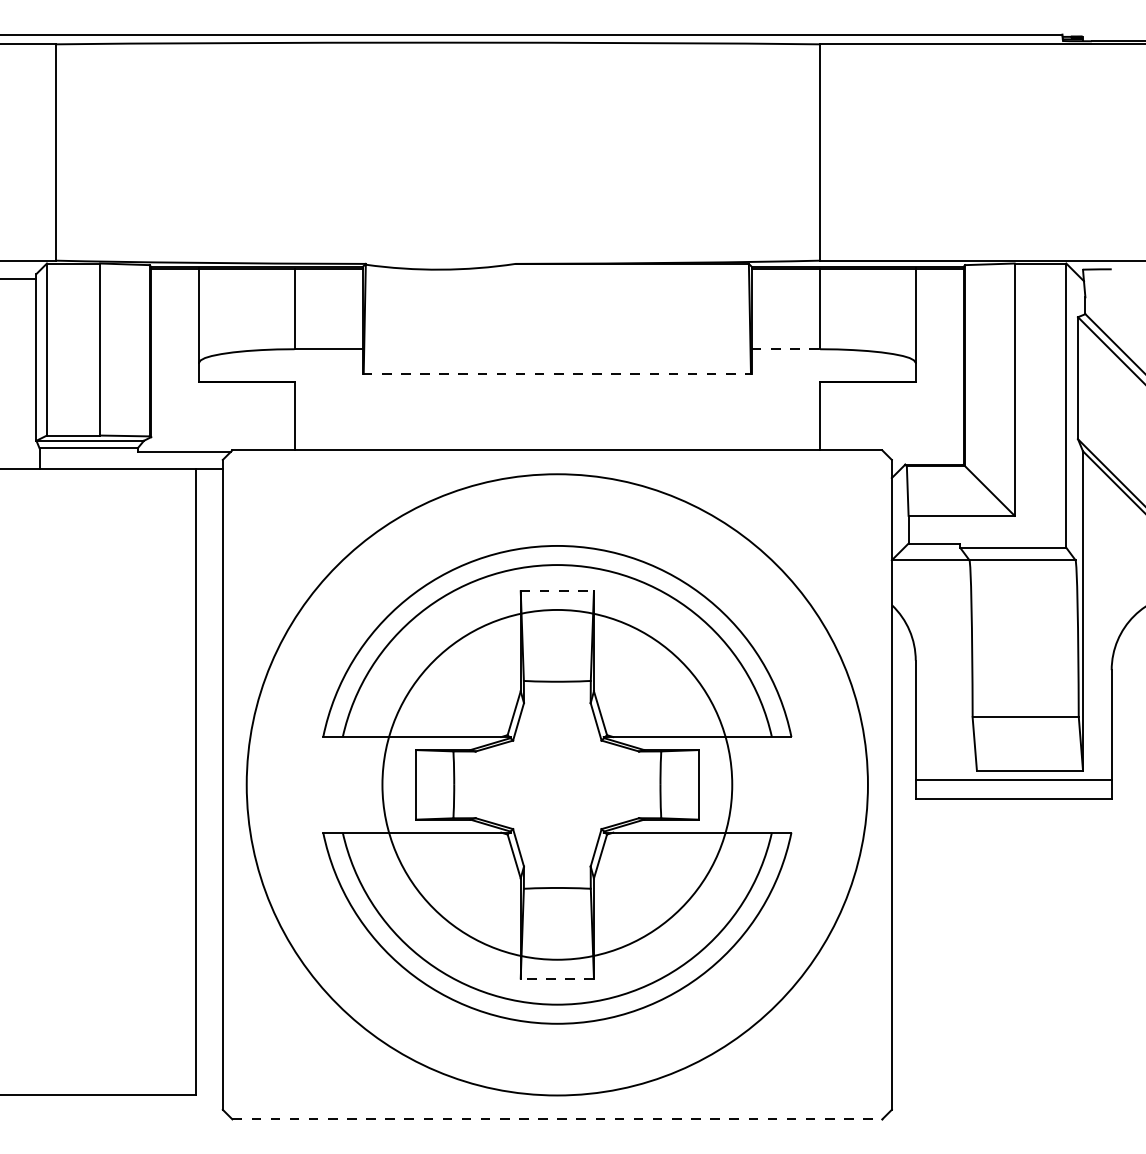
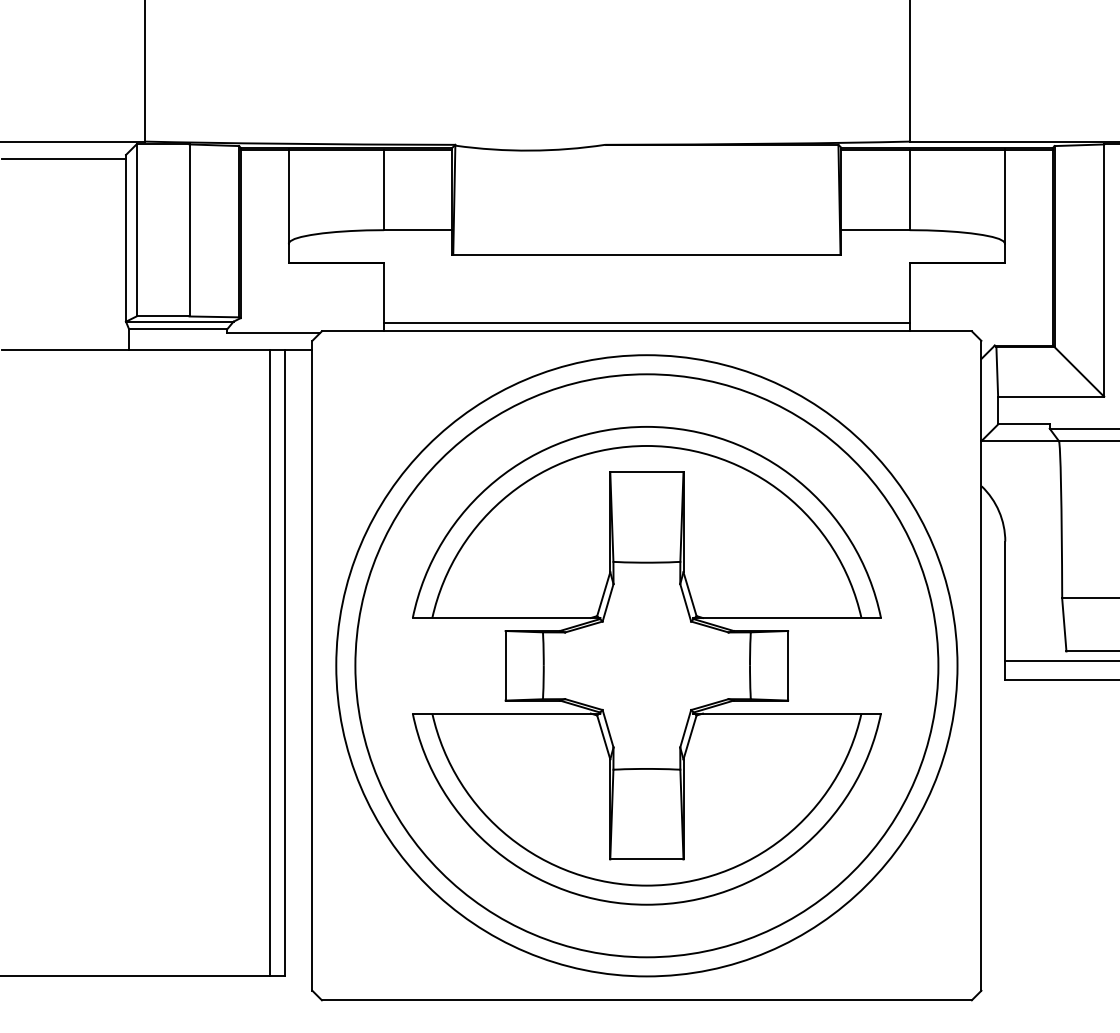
line: (786, 349) -> (876, 230), dashed -> solid
line: (557, 373) -> (647, 254), dashed -> solid
line: (557, 442) -> (647, 323), added
line: (557, 591) -> (647, 472), dashed -> solid
line: (180, 782) -> (270, 663), added
circle: (556, 784) -> (646, 665), size x1.67
line: (557, 978) -> (647, 859), dashed -> solid
line: (557, 1119) -> (647, 1000), dashed -> solid

